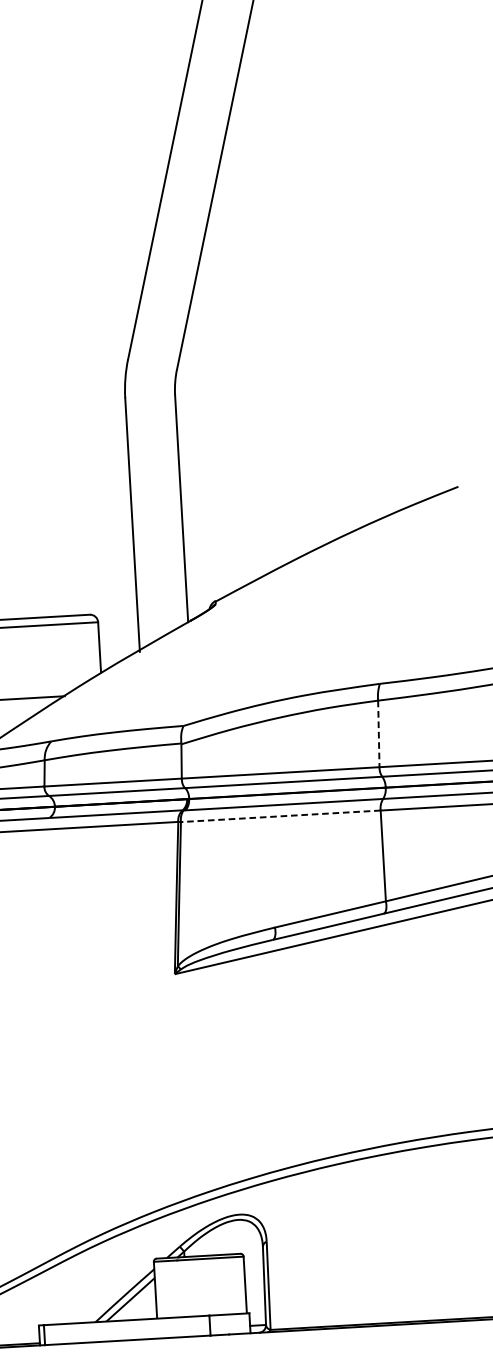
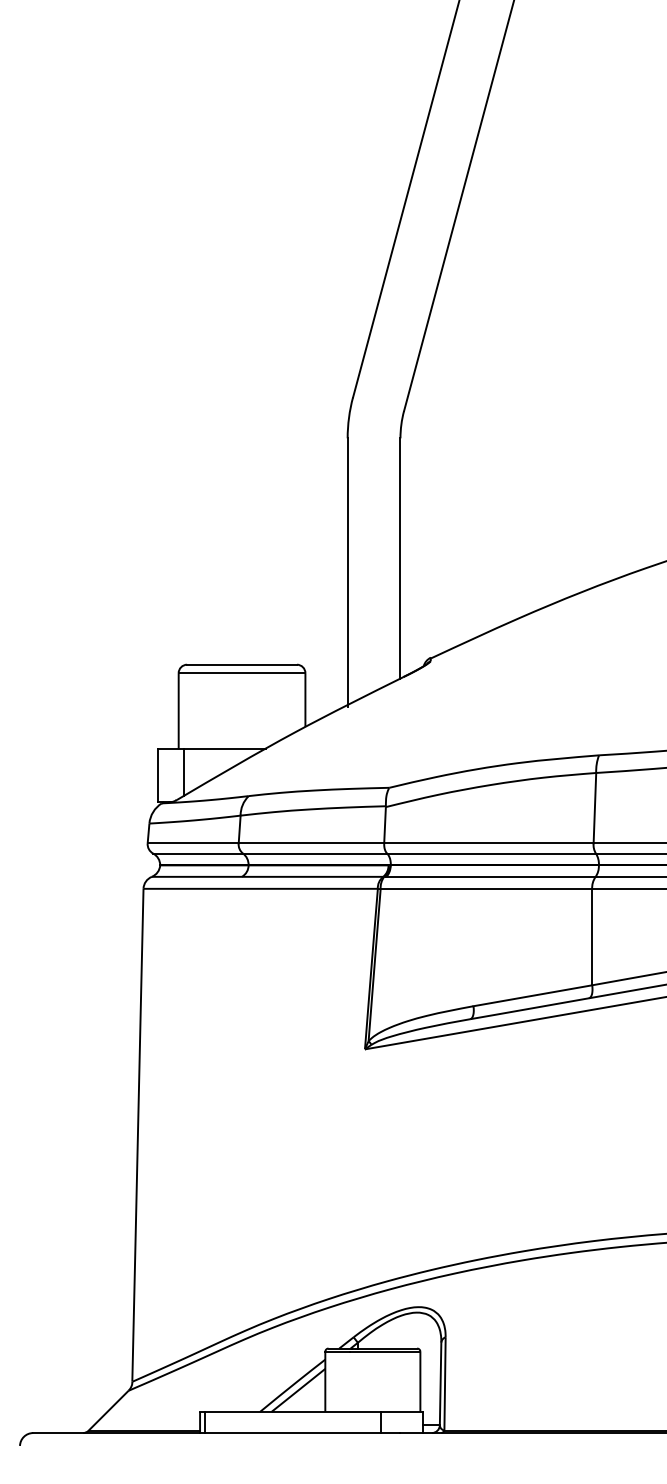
line: (378, 734) -> (594, 808), dashed -> solid
line: (280, 816) -> (486, 889), dashed -> solid

